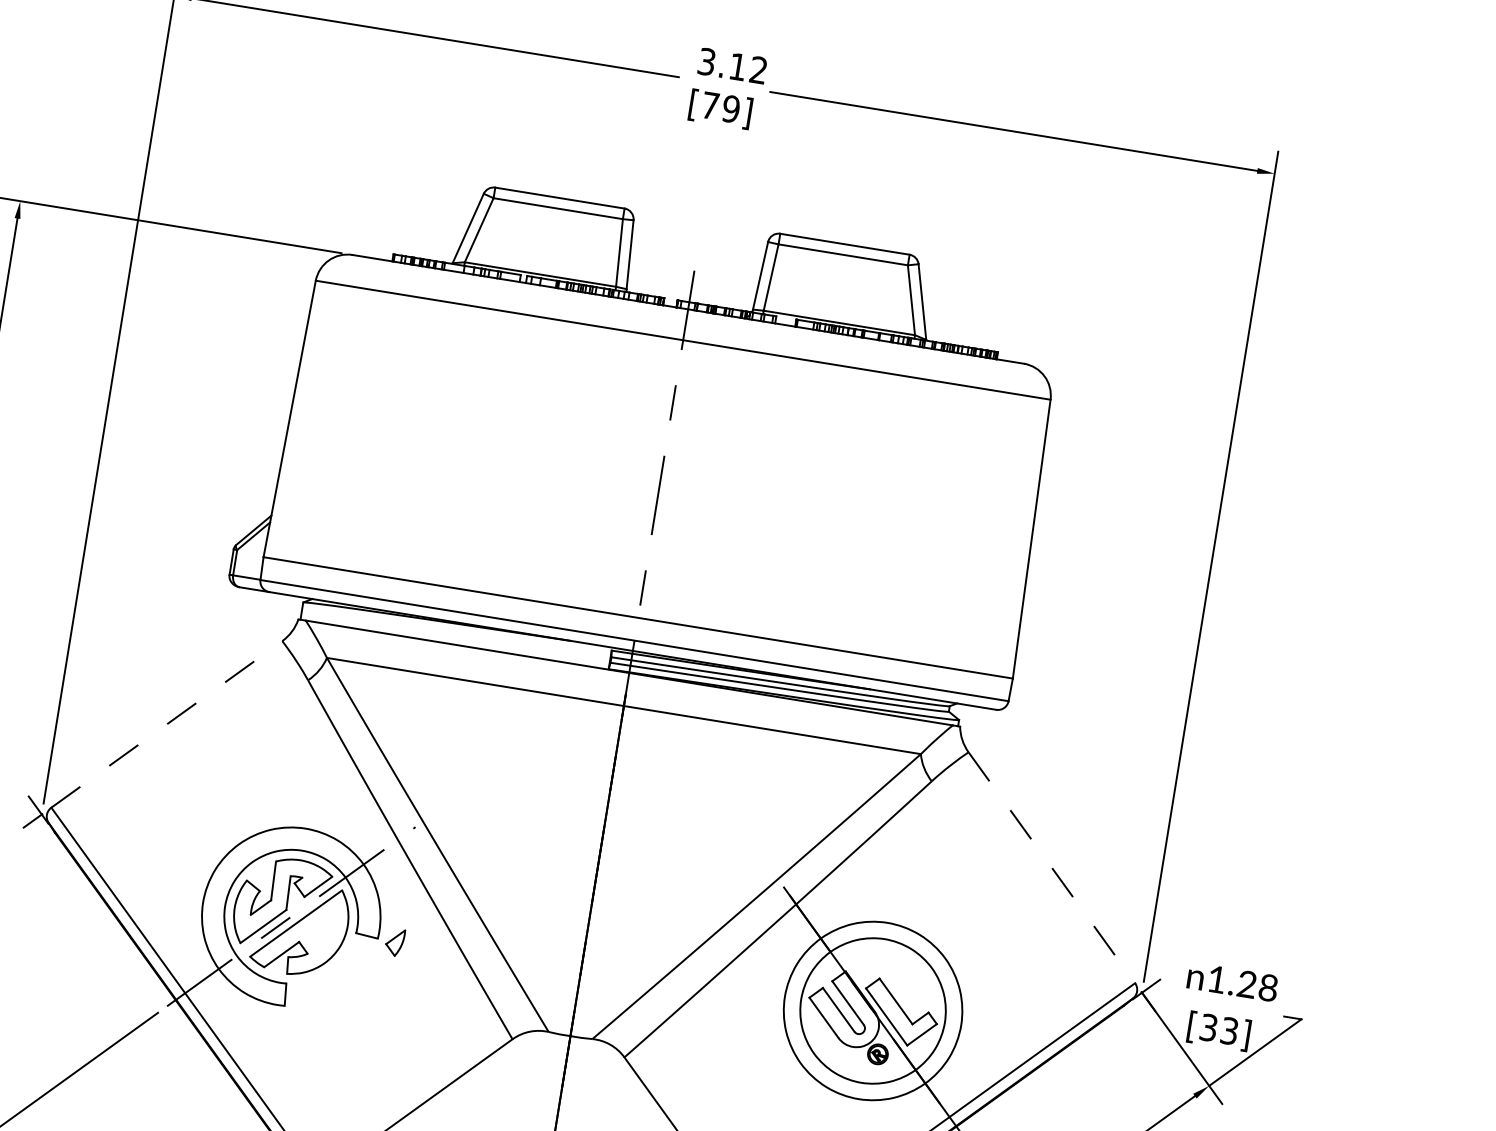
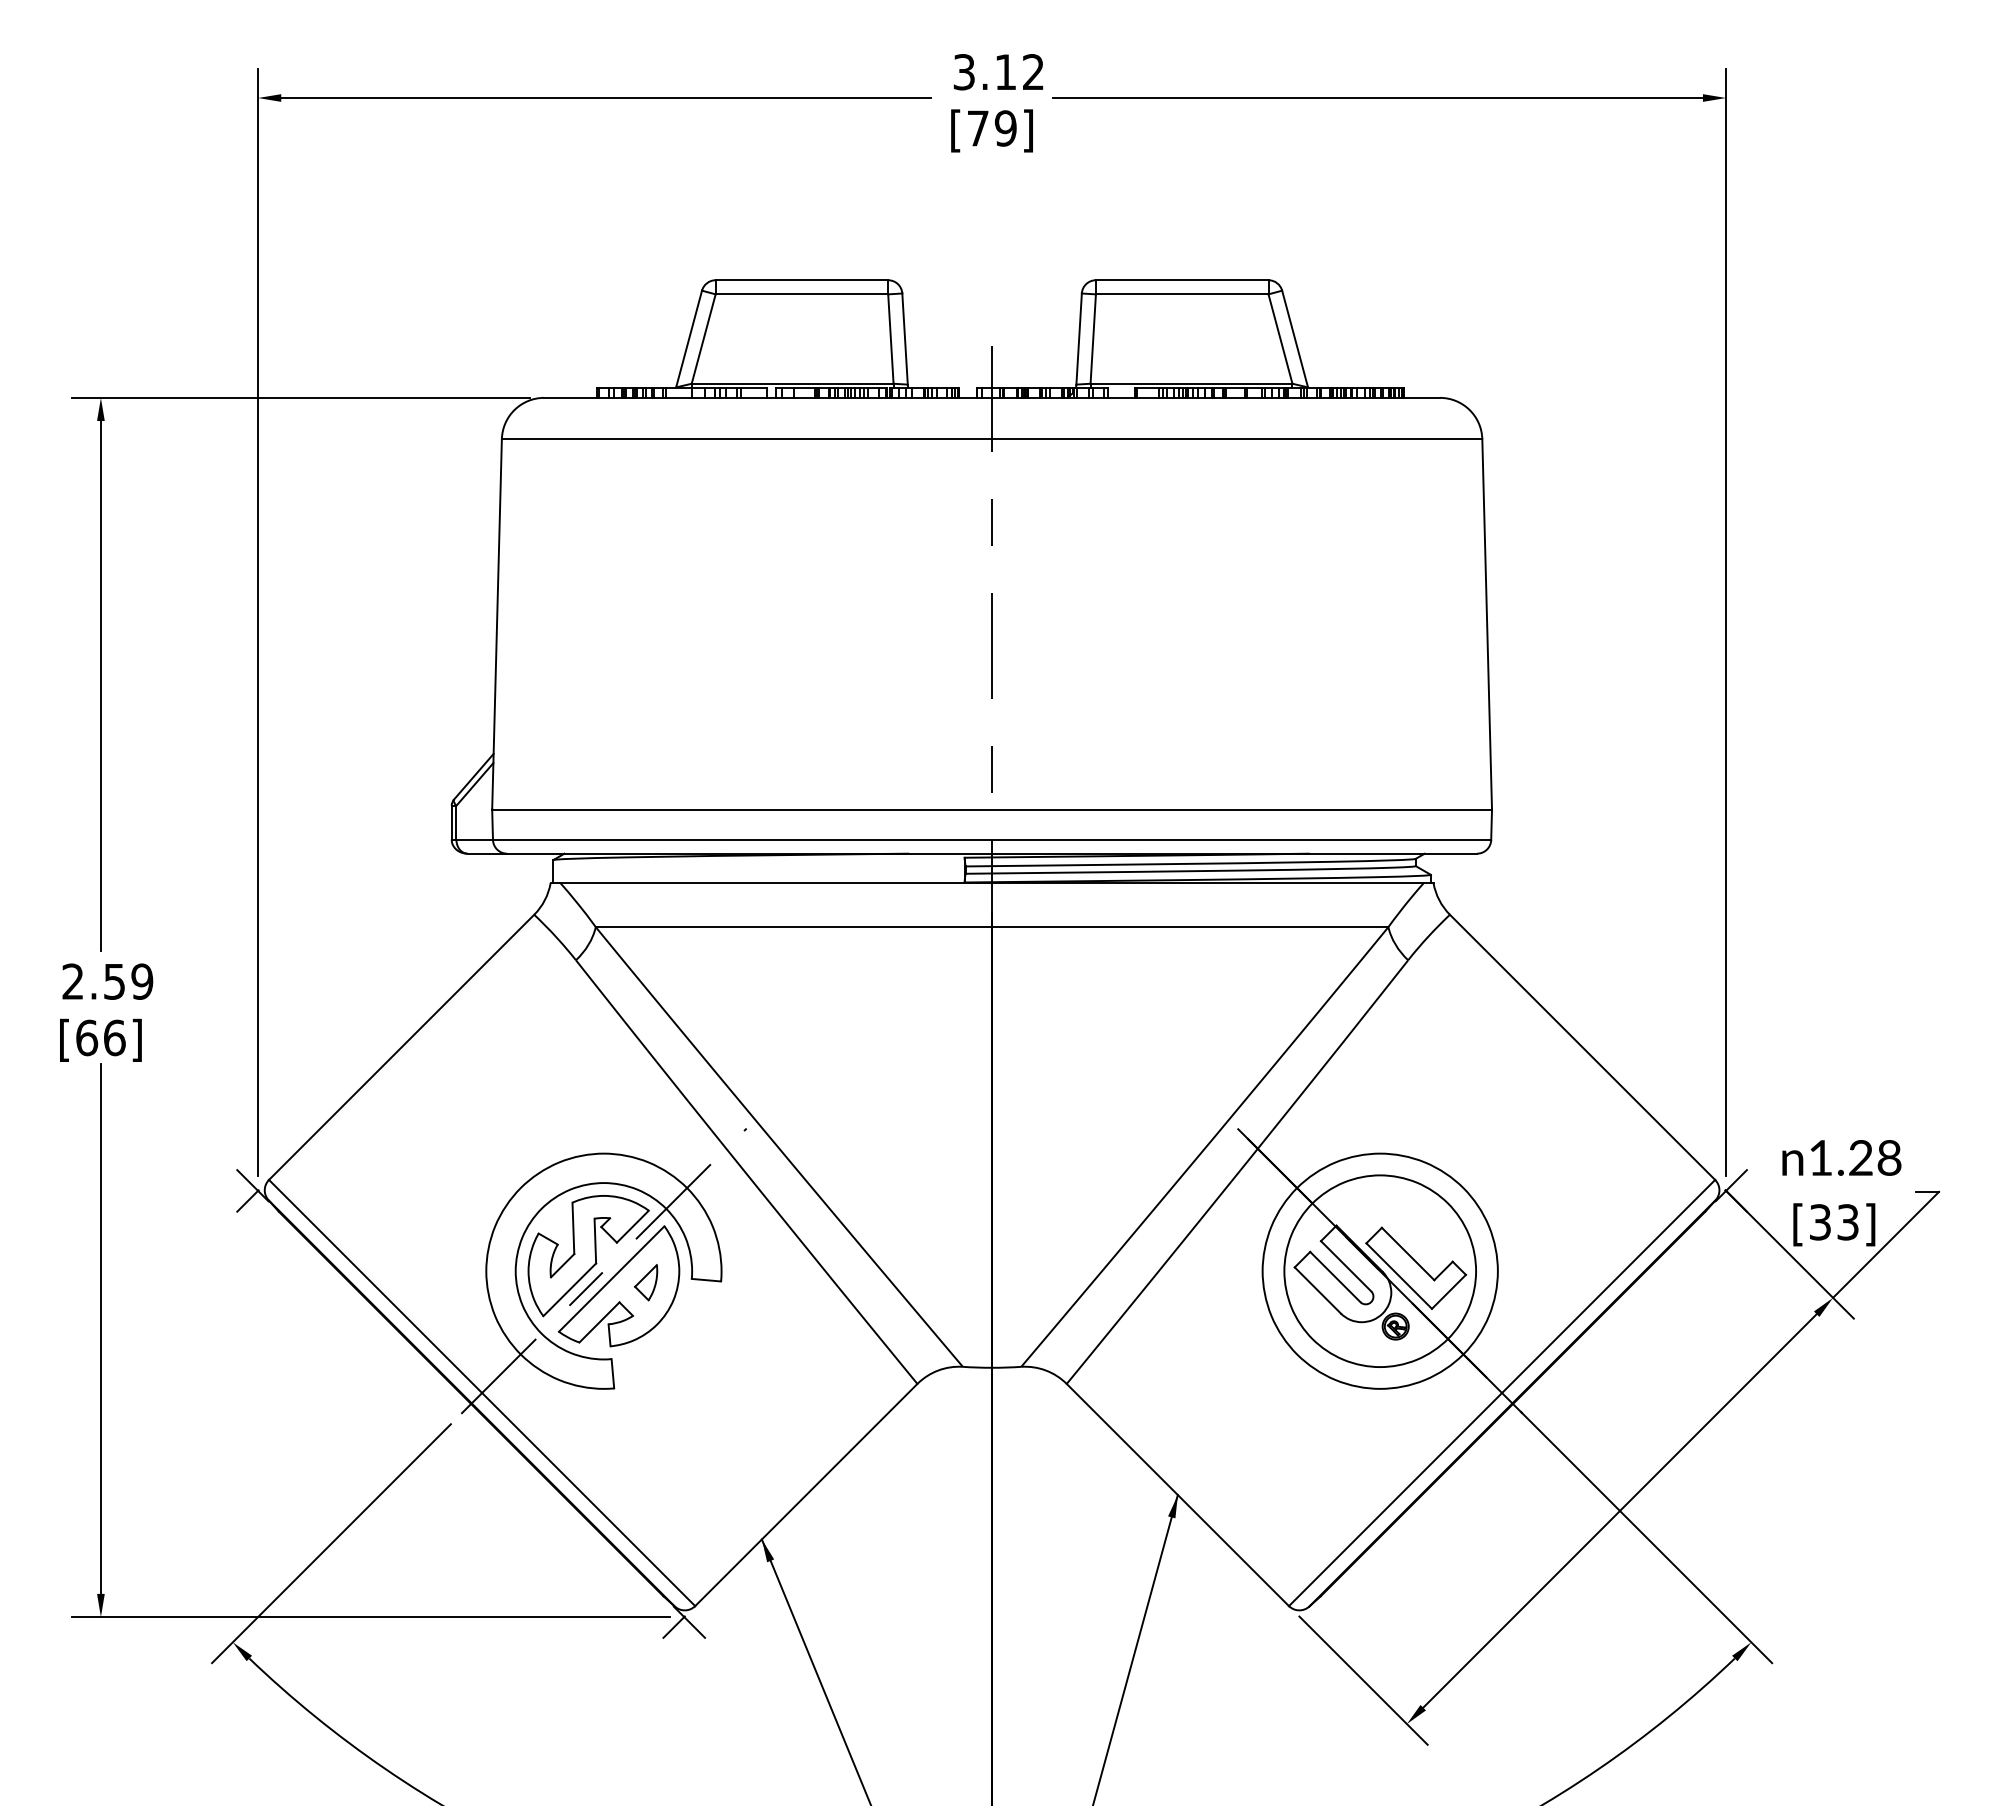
line: (166, 724) -> (401, 1047), dashed -> solid
line: (1051, 867) -> (1582, 1047), dashed -> solid
part: (395, 942) -> (646, 1282), moved

